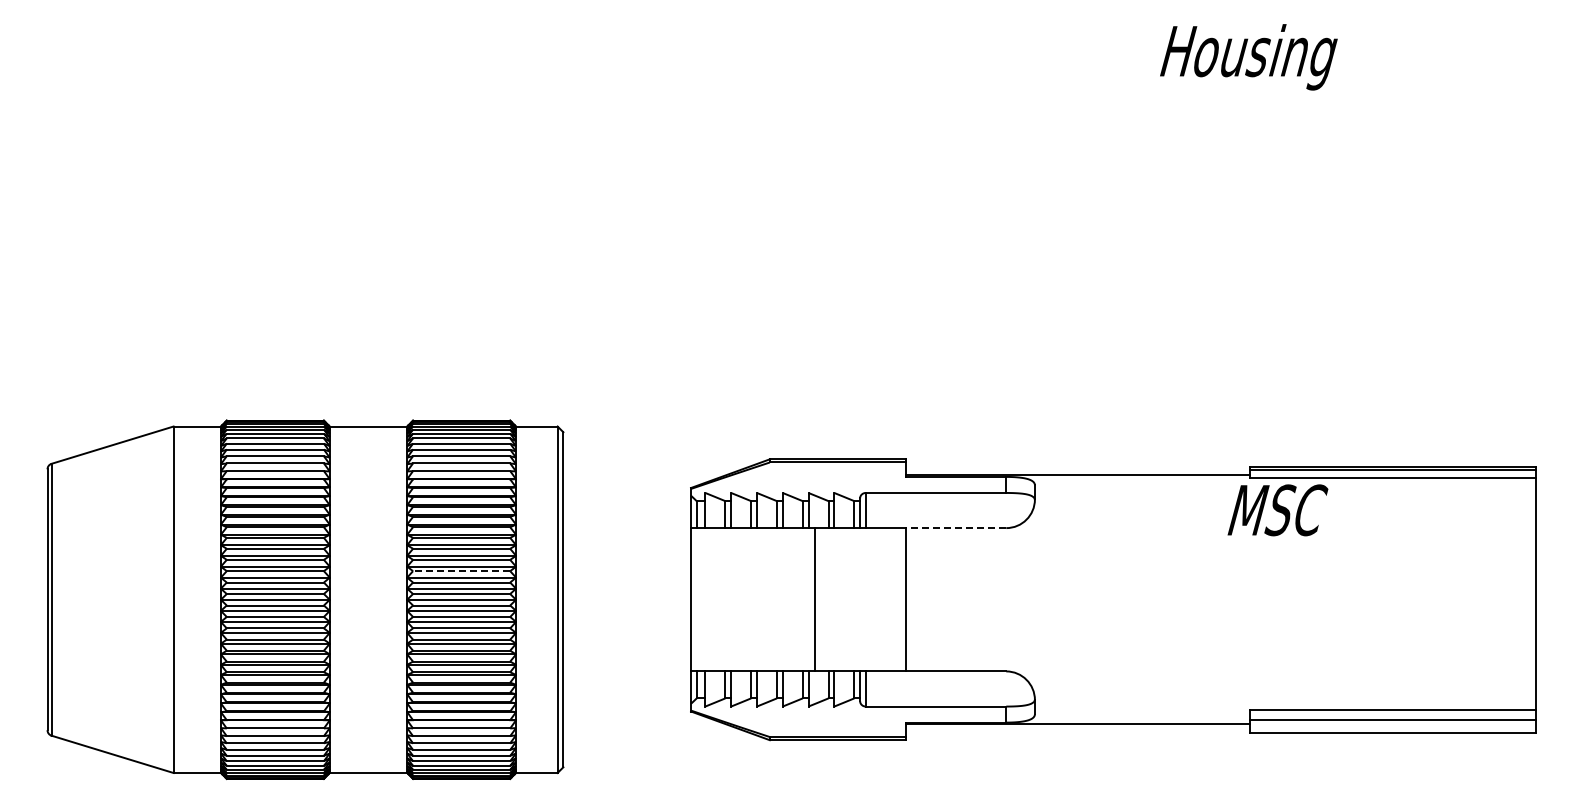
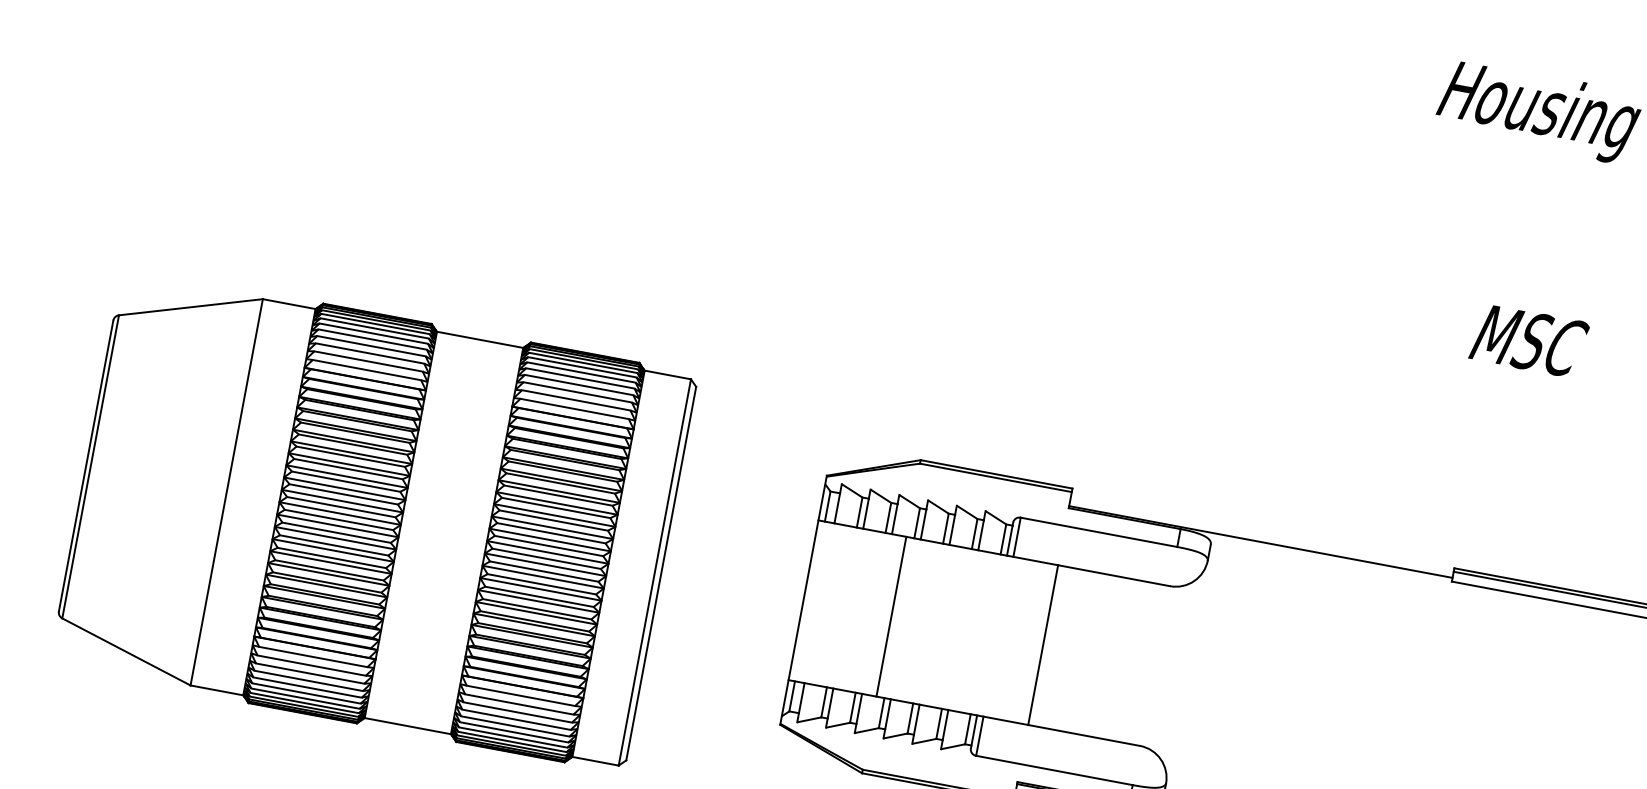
text: (1277, 510) -> (1528, 341), moved
line: (955, 528) -> (1113, 576), dashed -> solid
line: (461, 571) -> (553, 520), dashed -> solid
line: (814, 599) -> (891, 616), moved

